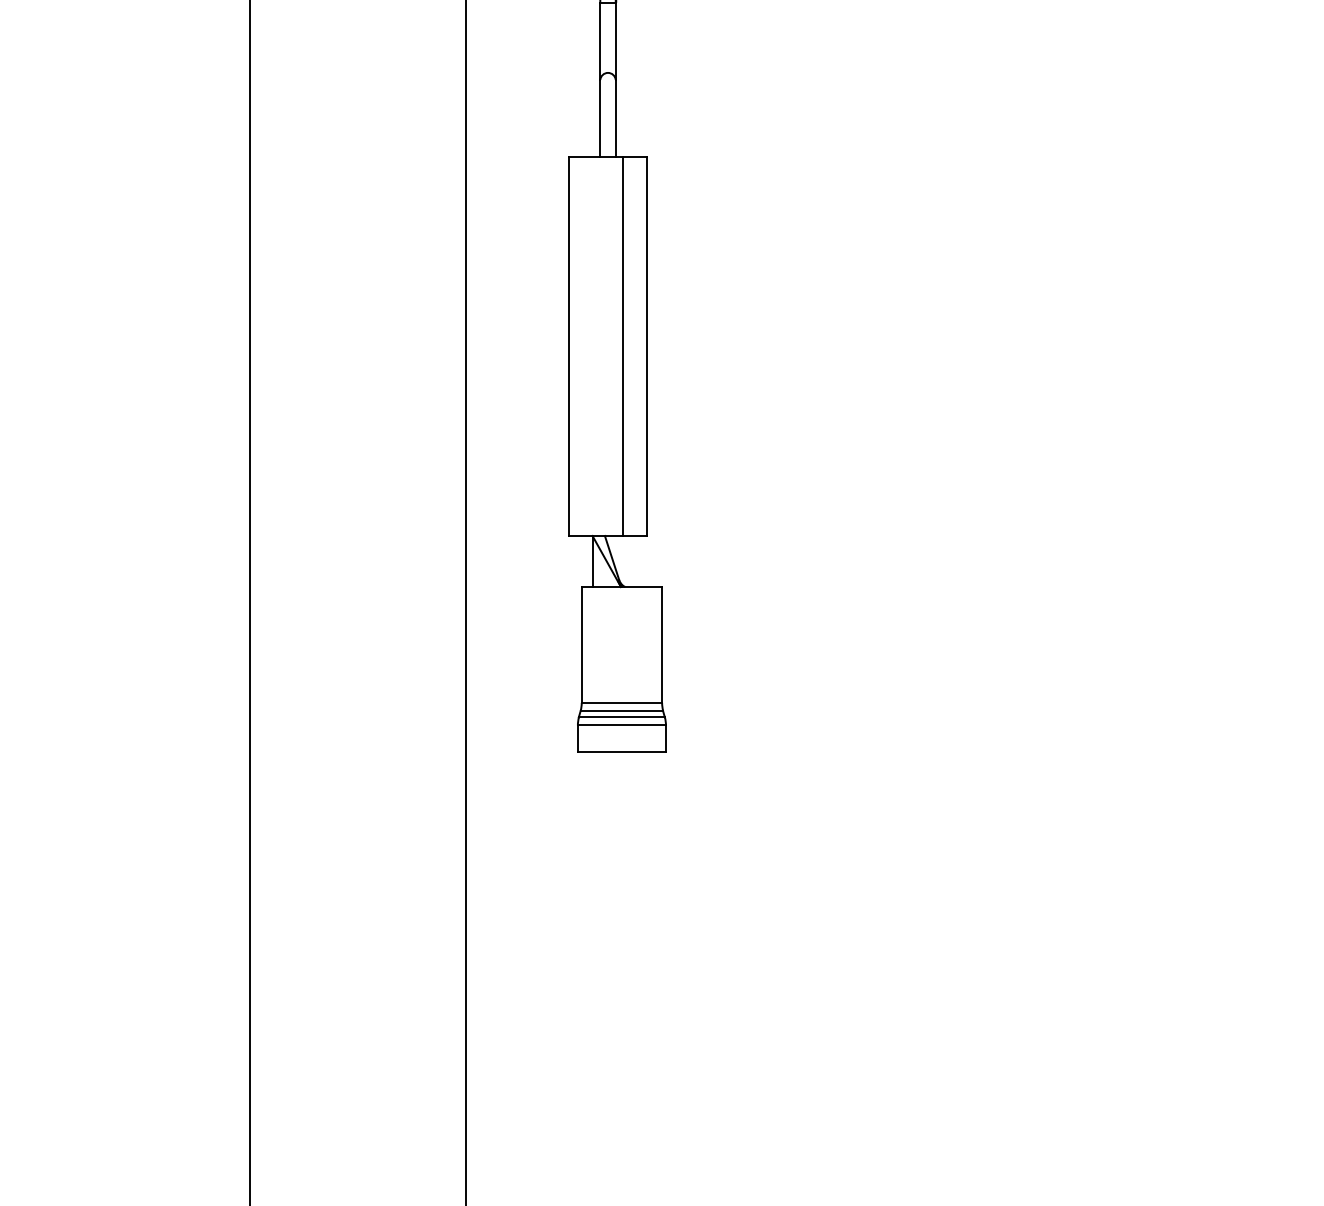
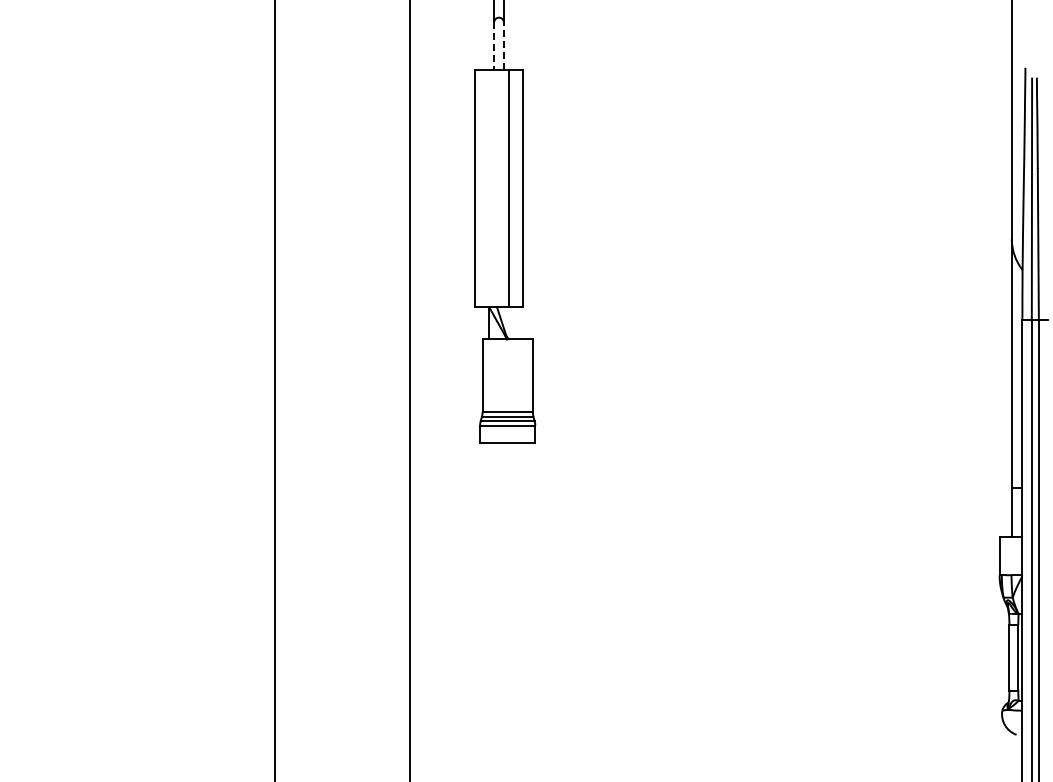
line: (615, 117) -> (503, 45), solid -> dashed
line: (600, 118) -> (494, 46), solid -> dashed

